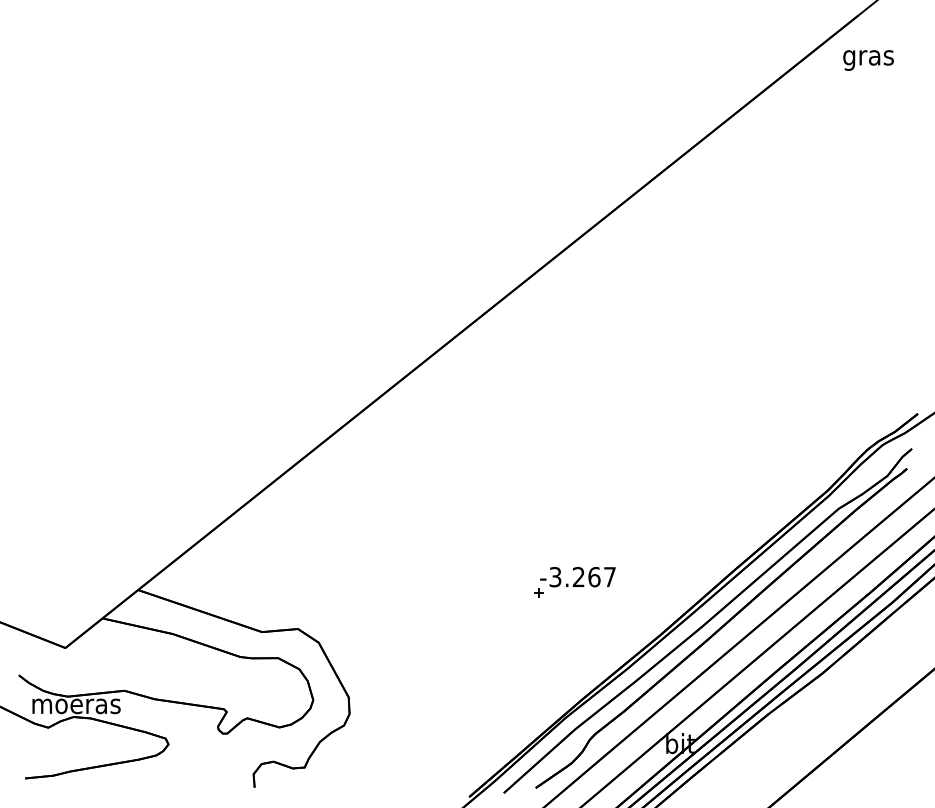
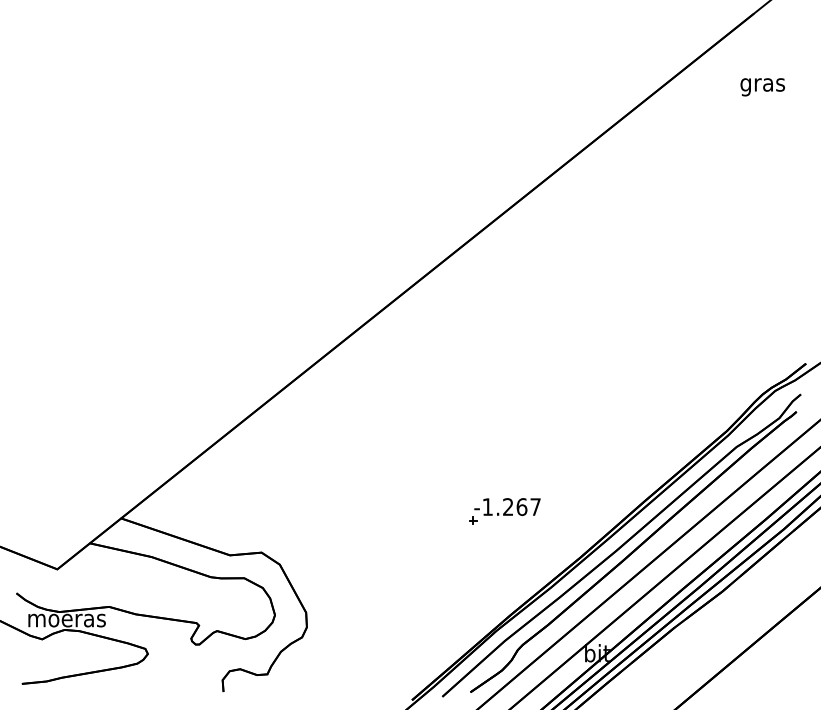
text: (868, 60) -> (762, 87), moved
text: (555, 577) -> (487, 507), -3.267 -> -1.267

